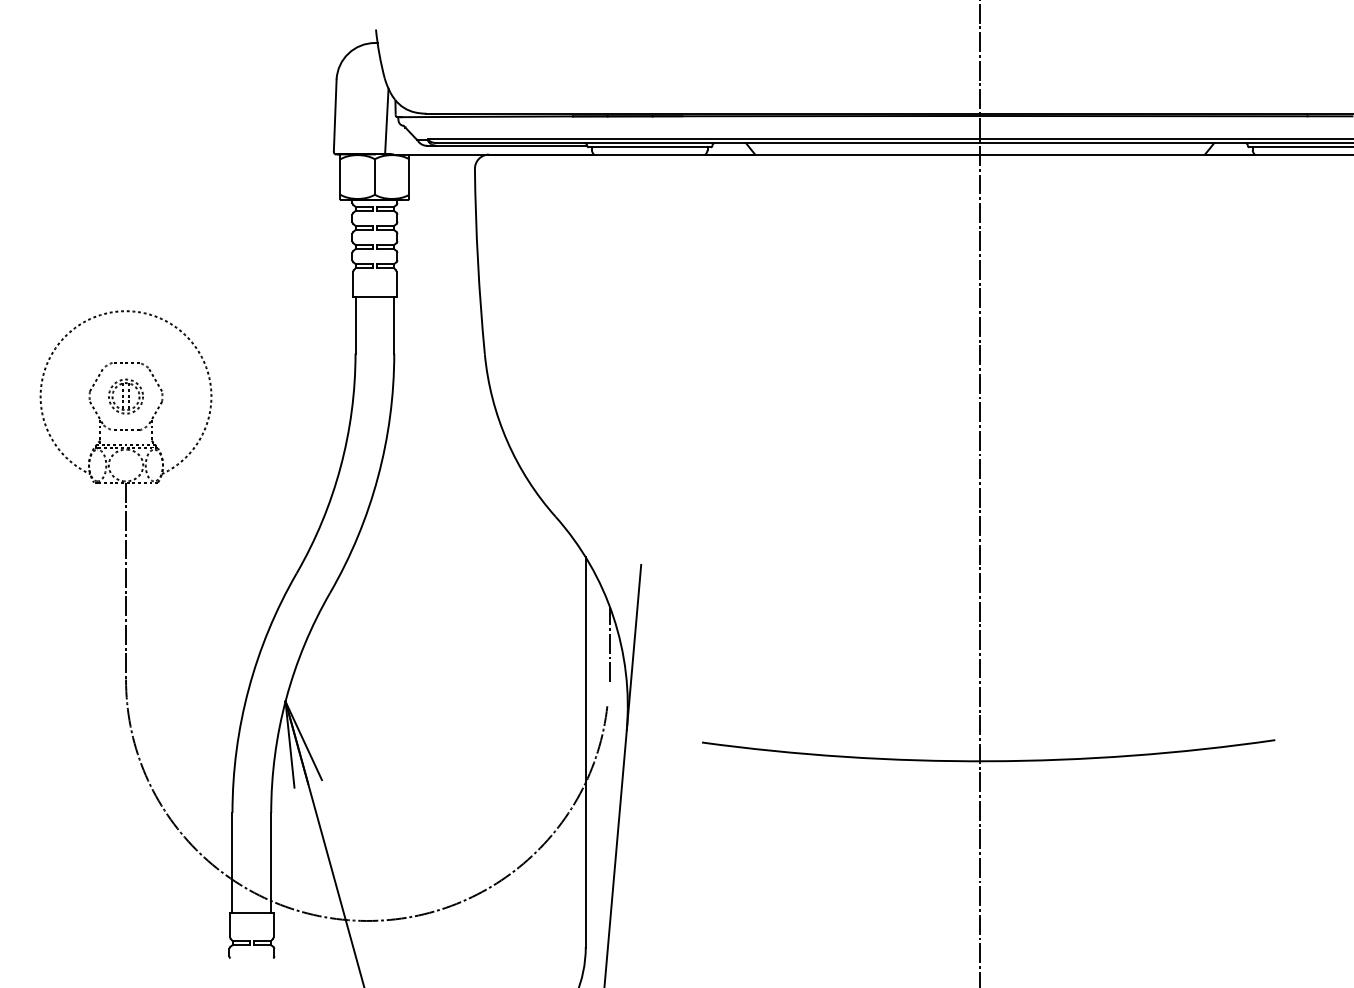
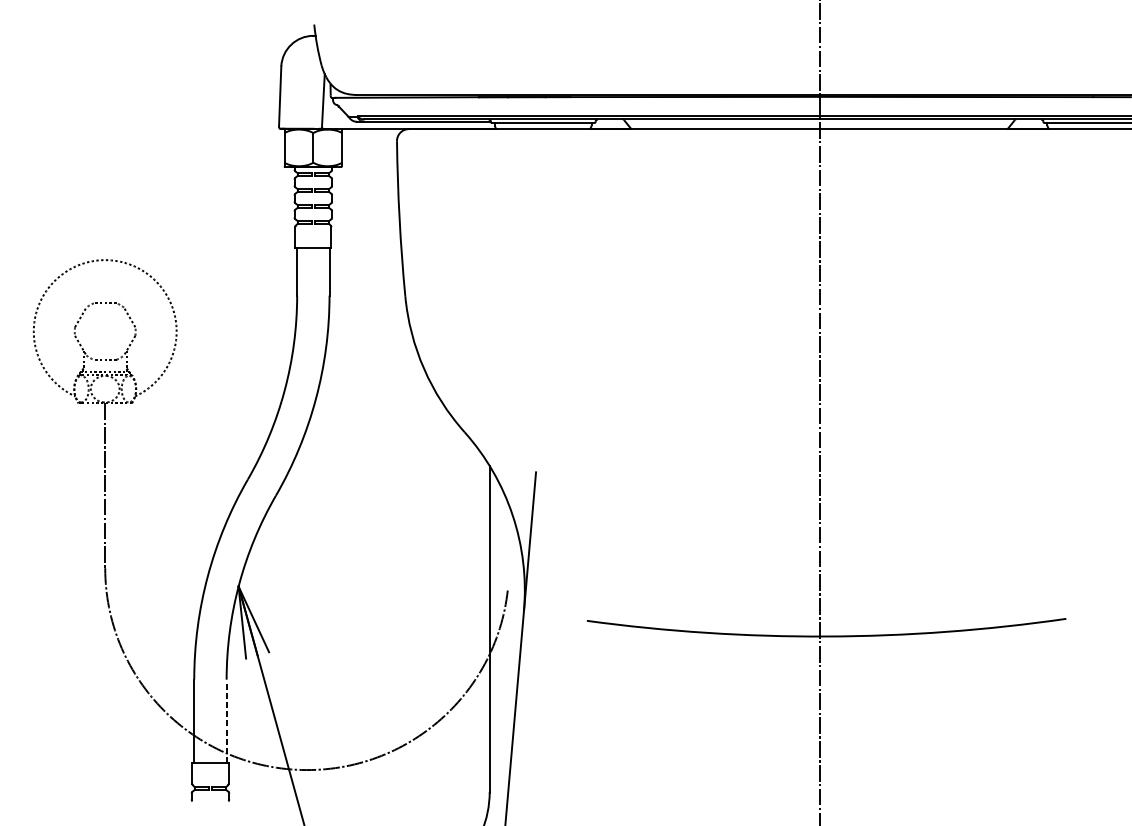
part: (125, 396) -> (104, 331), removed
line: (610, 644) -> (510, 538), removed
line: (271, 862) -> (226, 721), solid -> dashed

